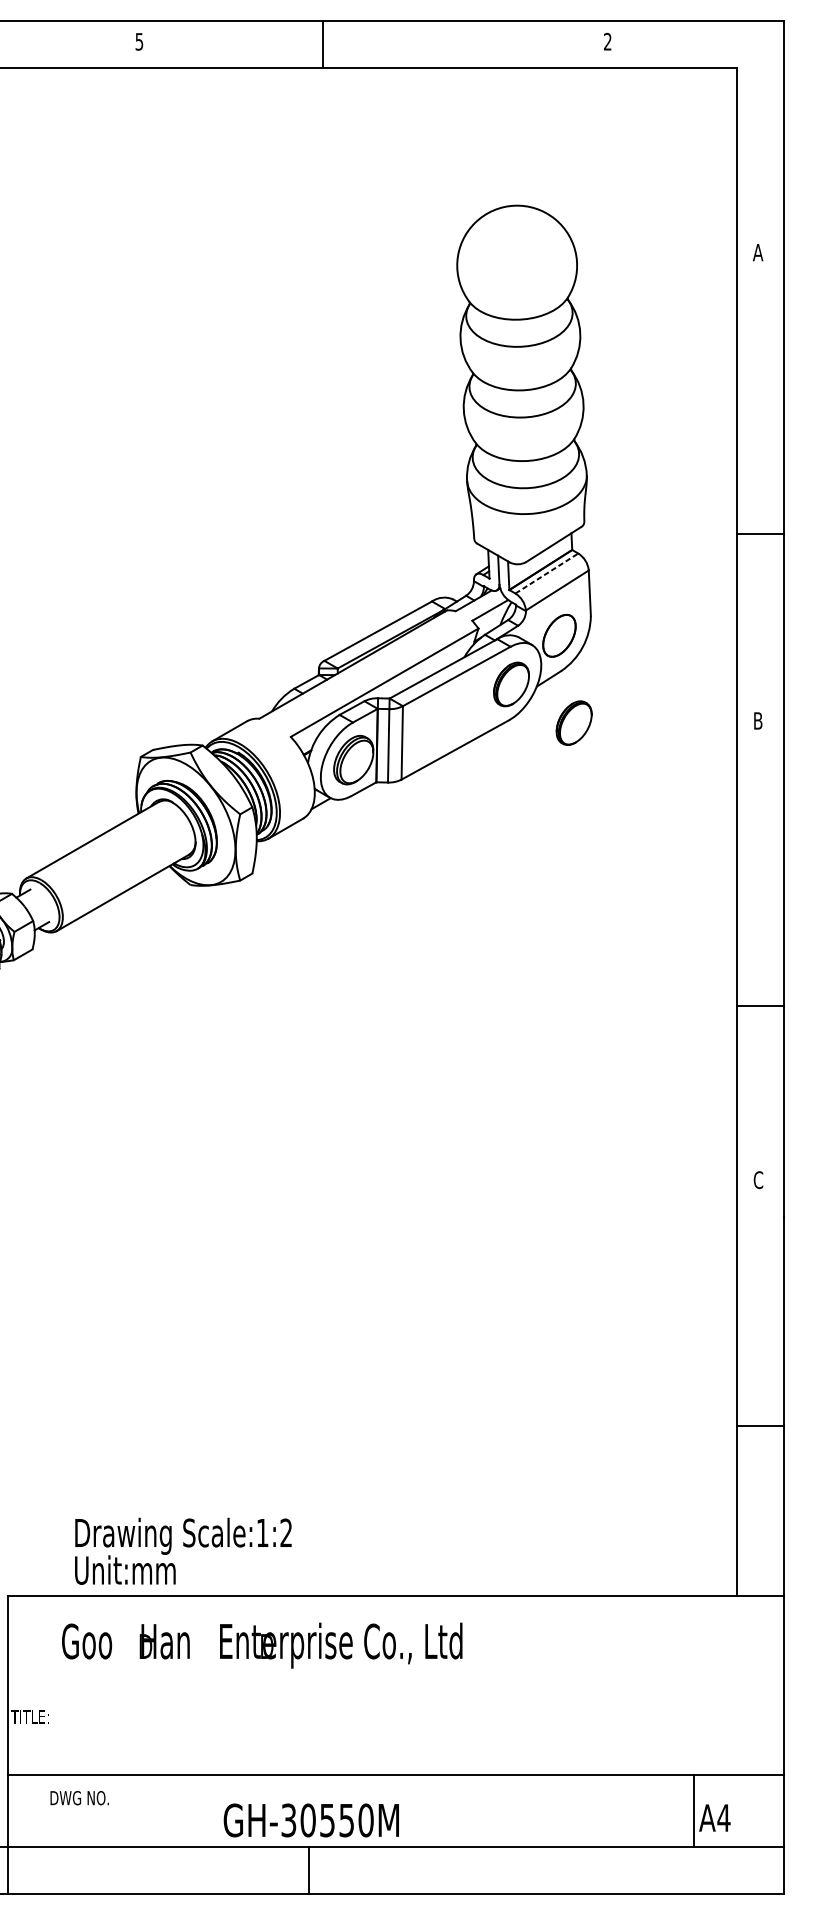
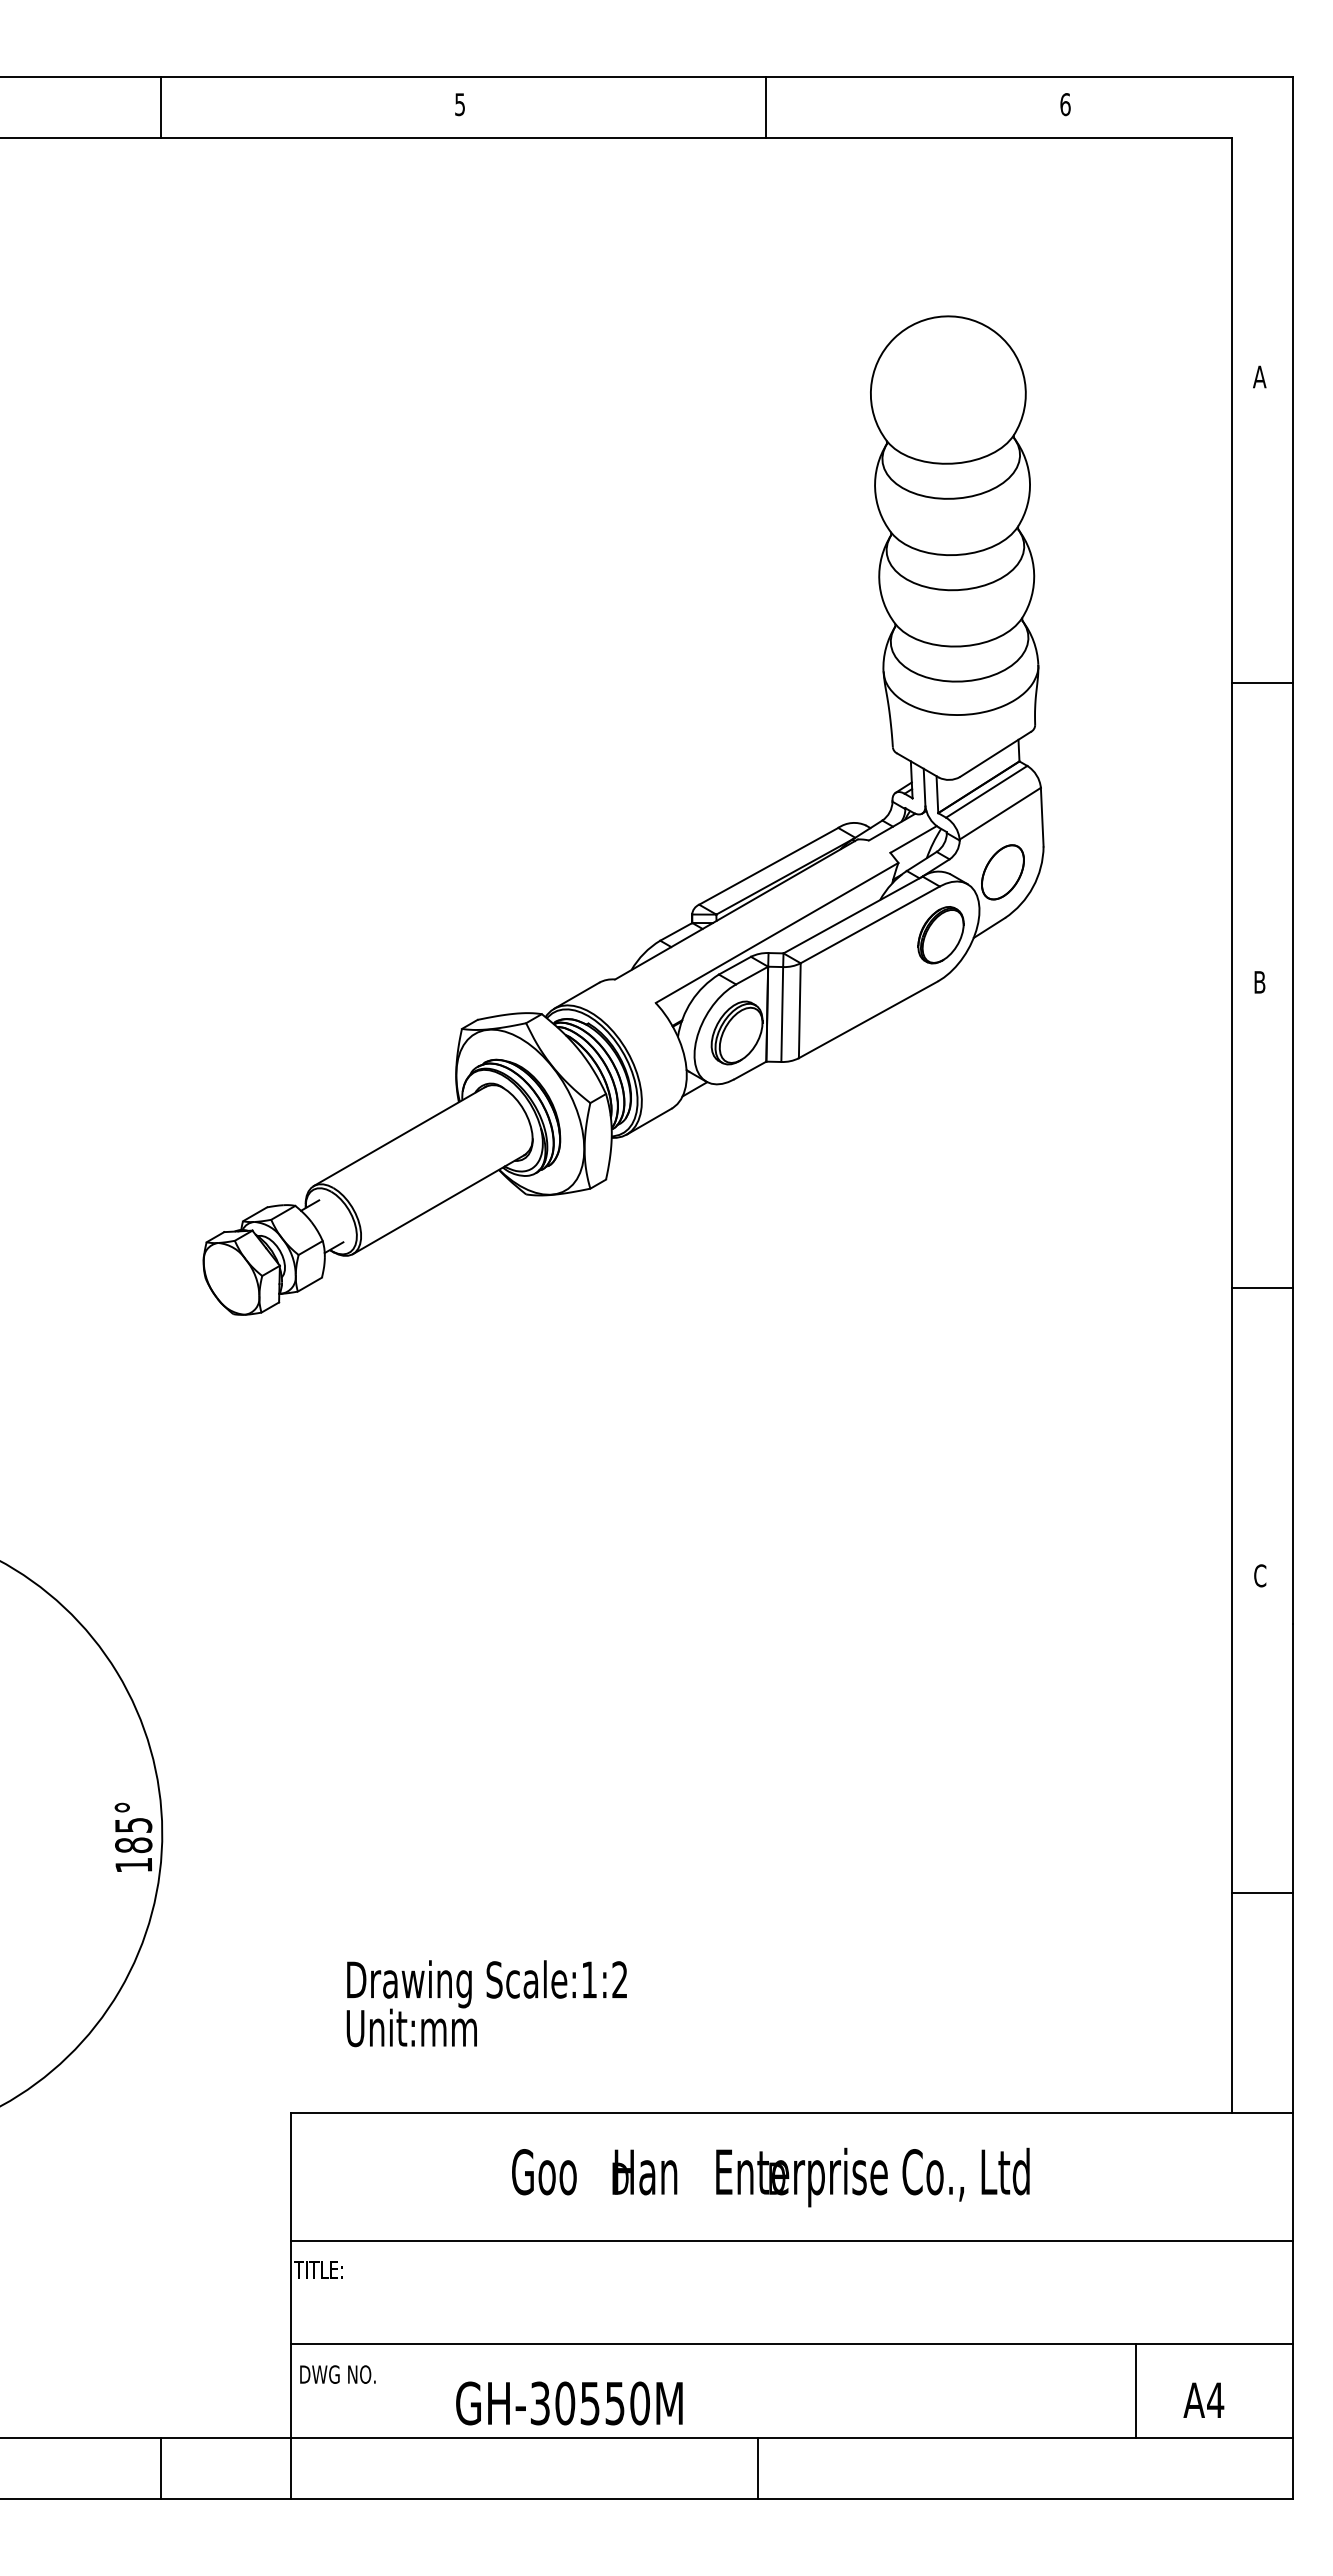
text: (607, 41) -> (1065, 104), 2 -> 6
line: (323, 44) -> (766, 107), moved
line: (760, 533) -> (1262, 682), moved
line: (547, 573) -> (987, 791), dashed -> solid
part: (573, 723) -> (1021, 985), removed
line: (760, 1006) -> (1262, 1288), moved
text: (183, 1551) -> (486, 2003), moved
text: (261, 1645) -> (770, 2177), moved
line: (395, 1695) -> (791, 2241), added
text: (79, 1798) -> (337, 2374), moved
line: (693, 1811) -> (1135, 2391), moved
text: (311, 1820) -> (569, 2403), moved
line: (308, 1870) -> (757, 2468), moved

